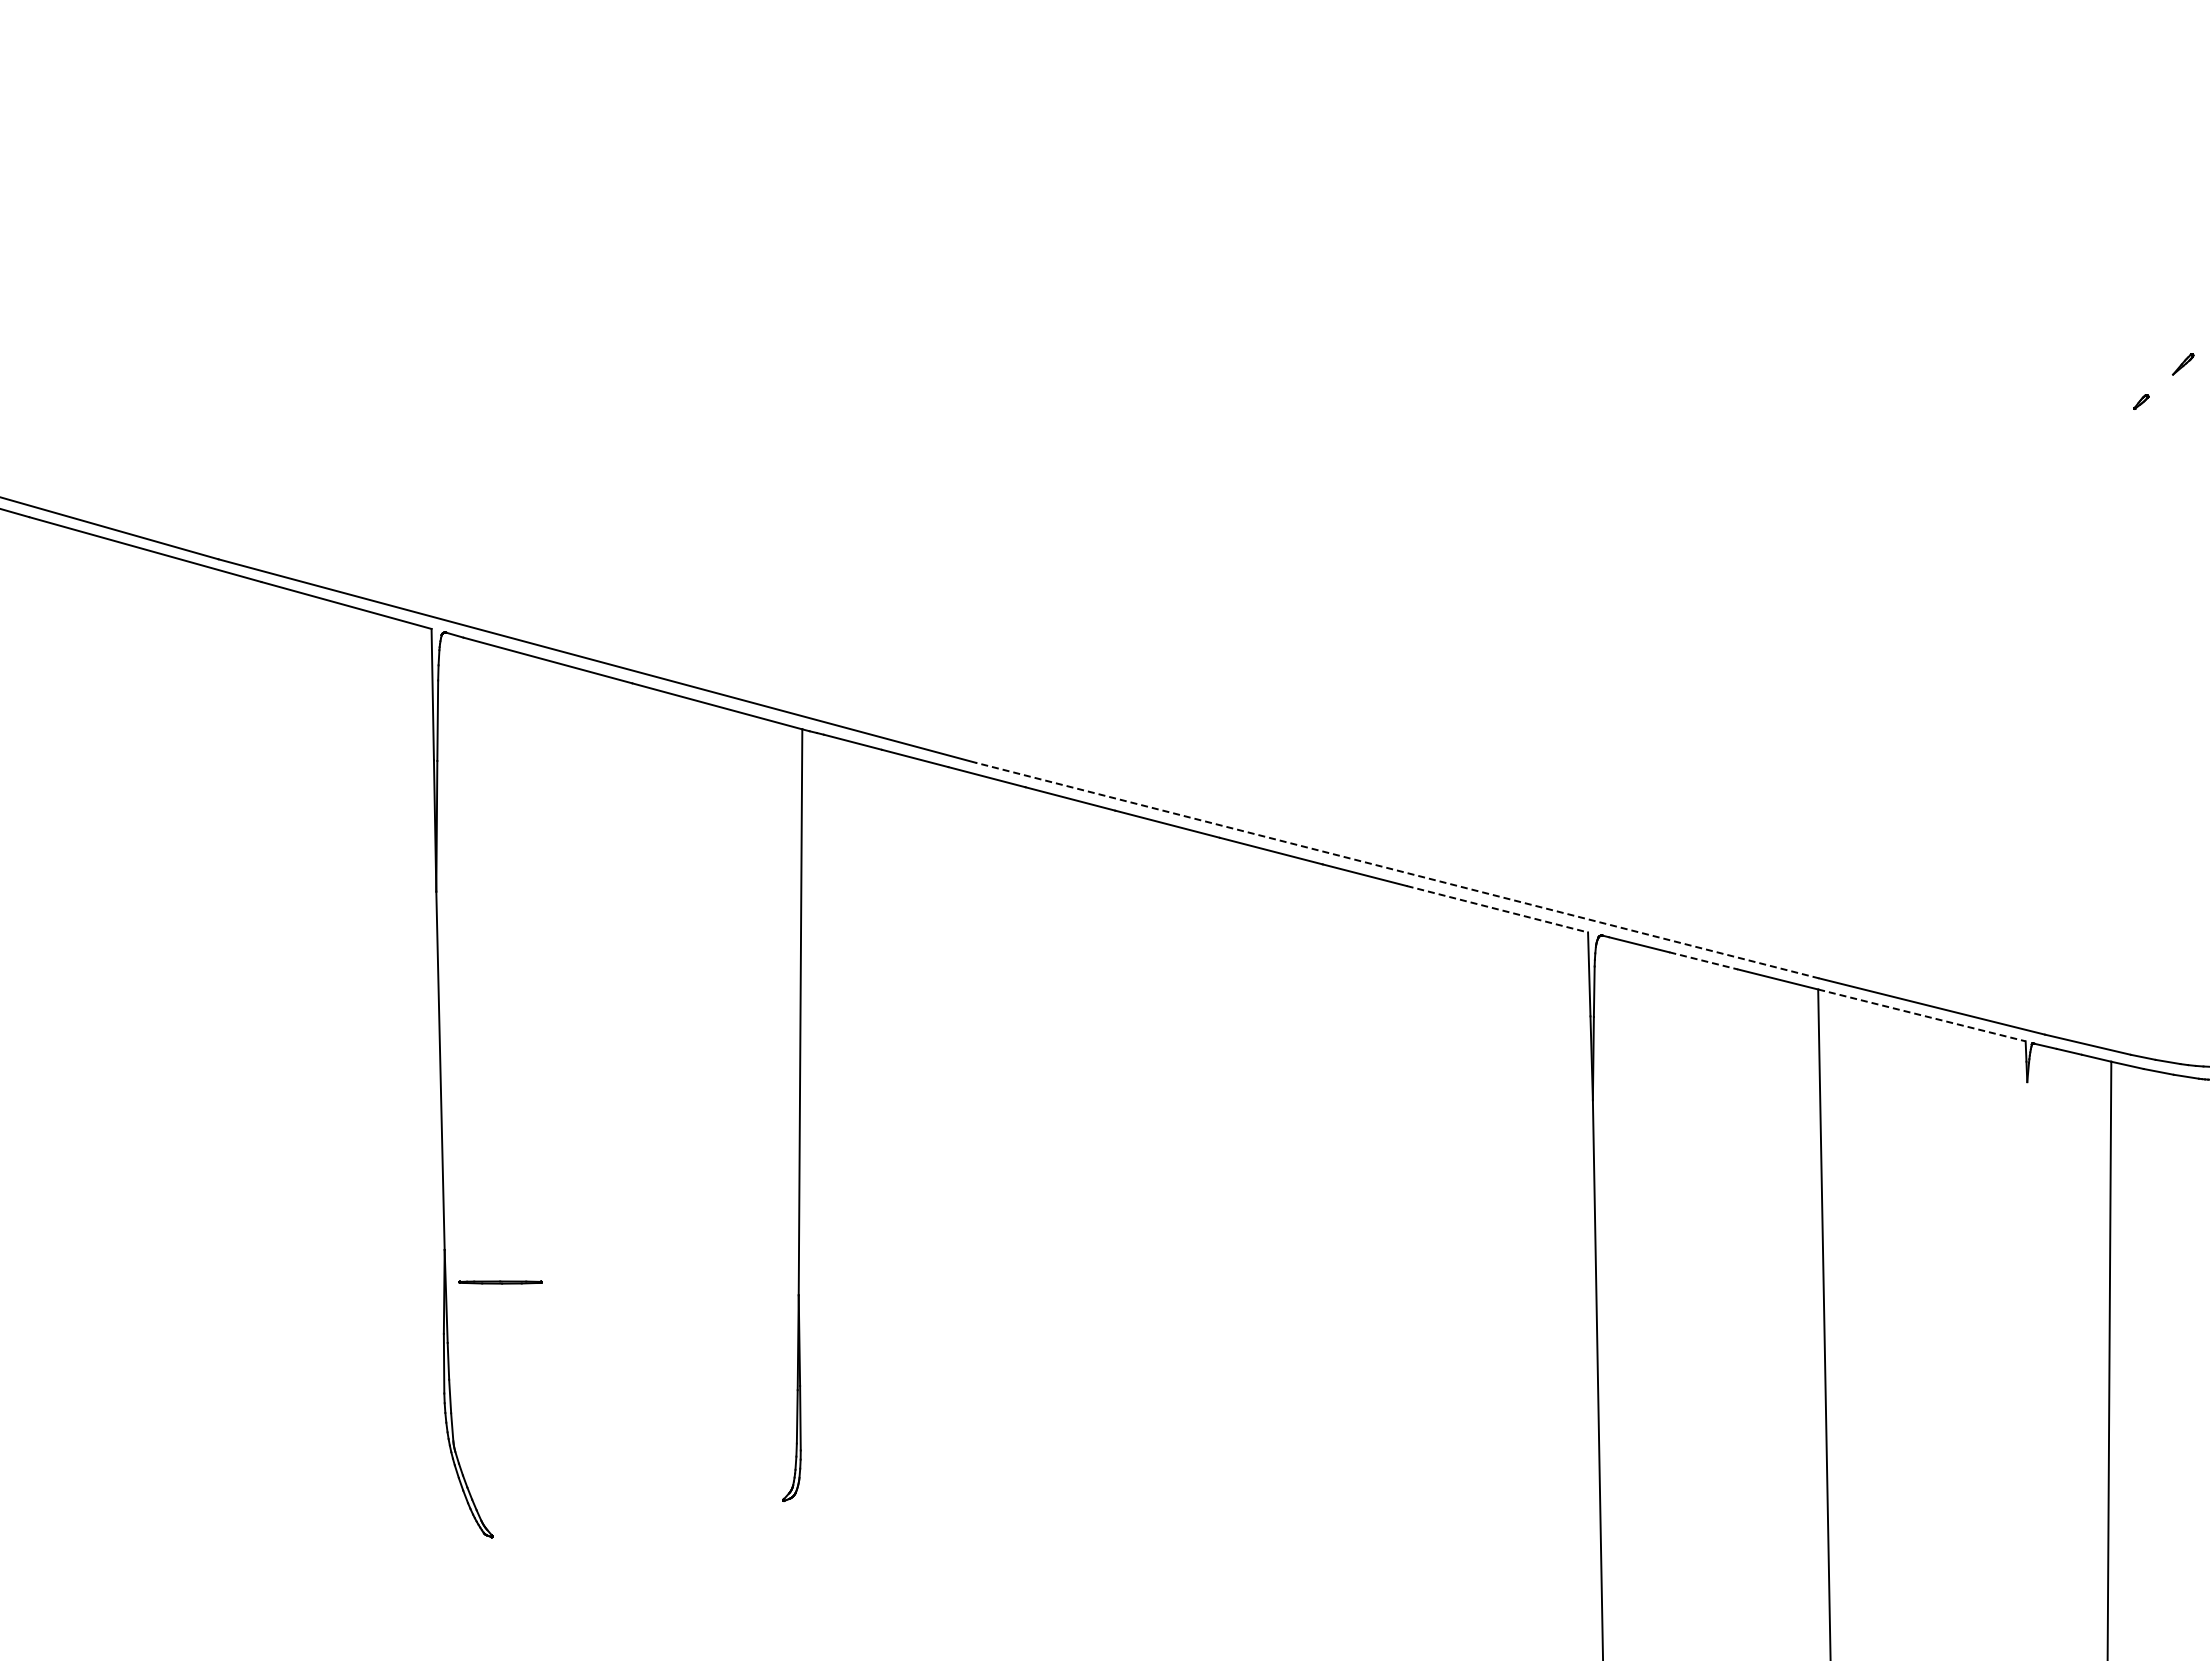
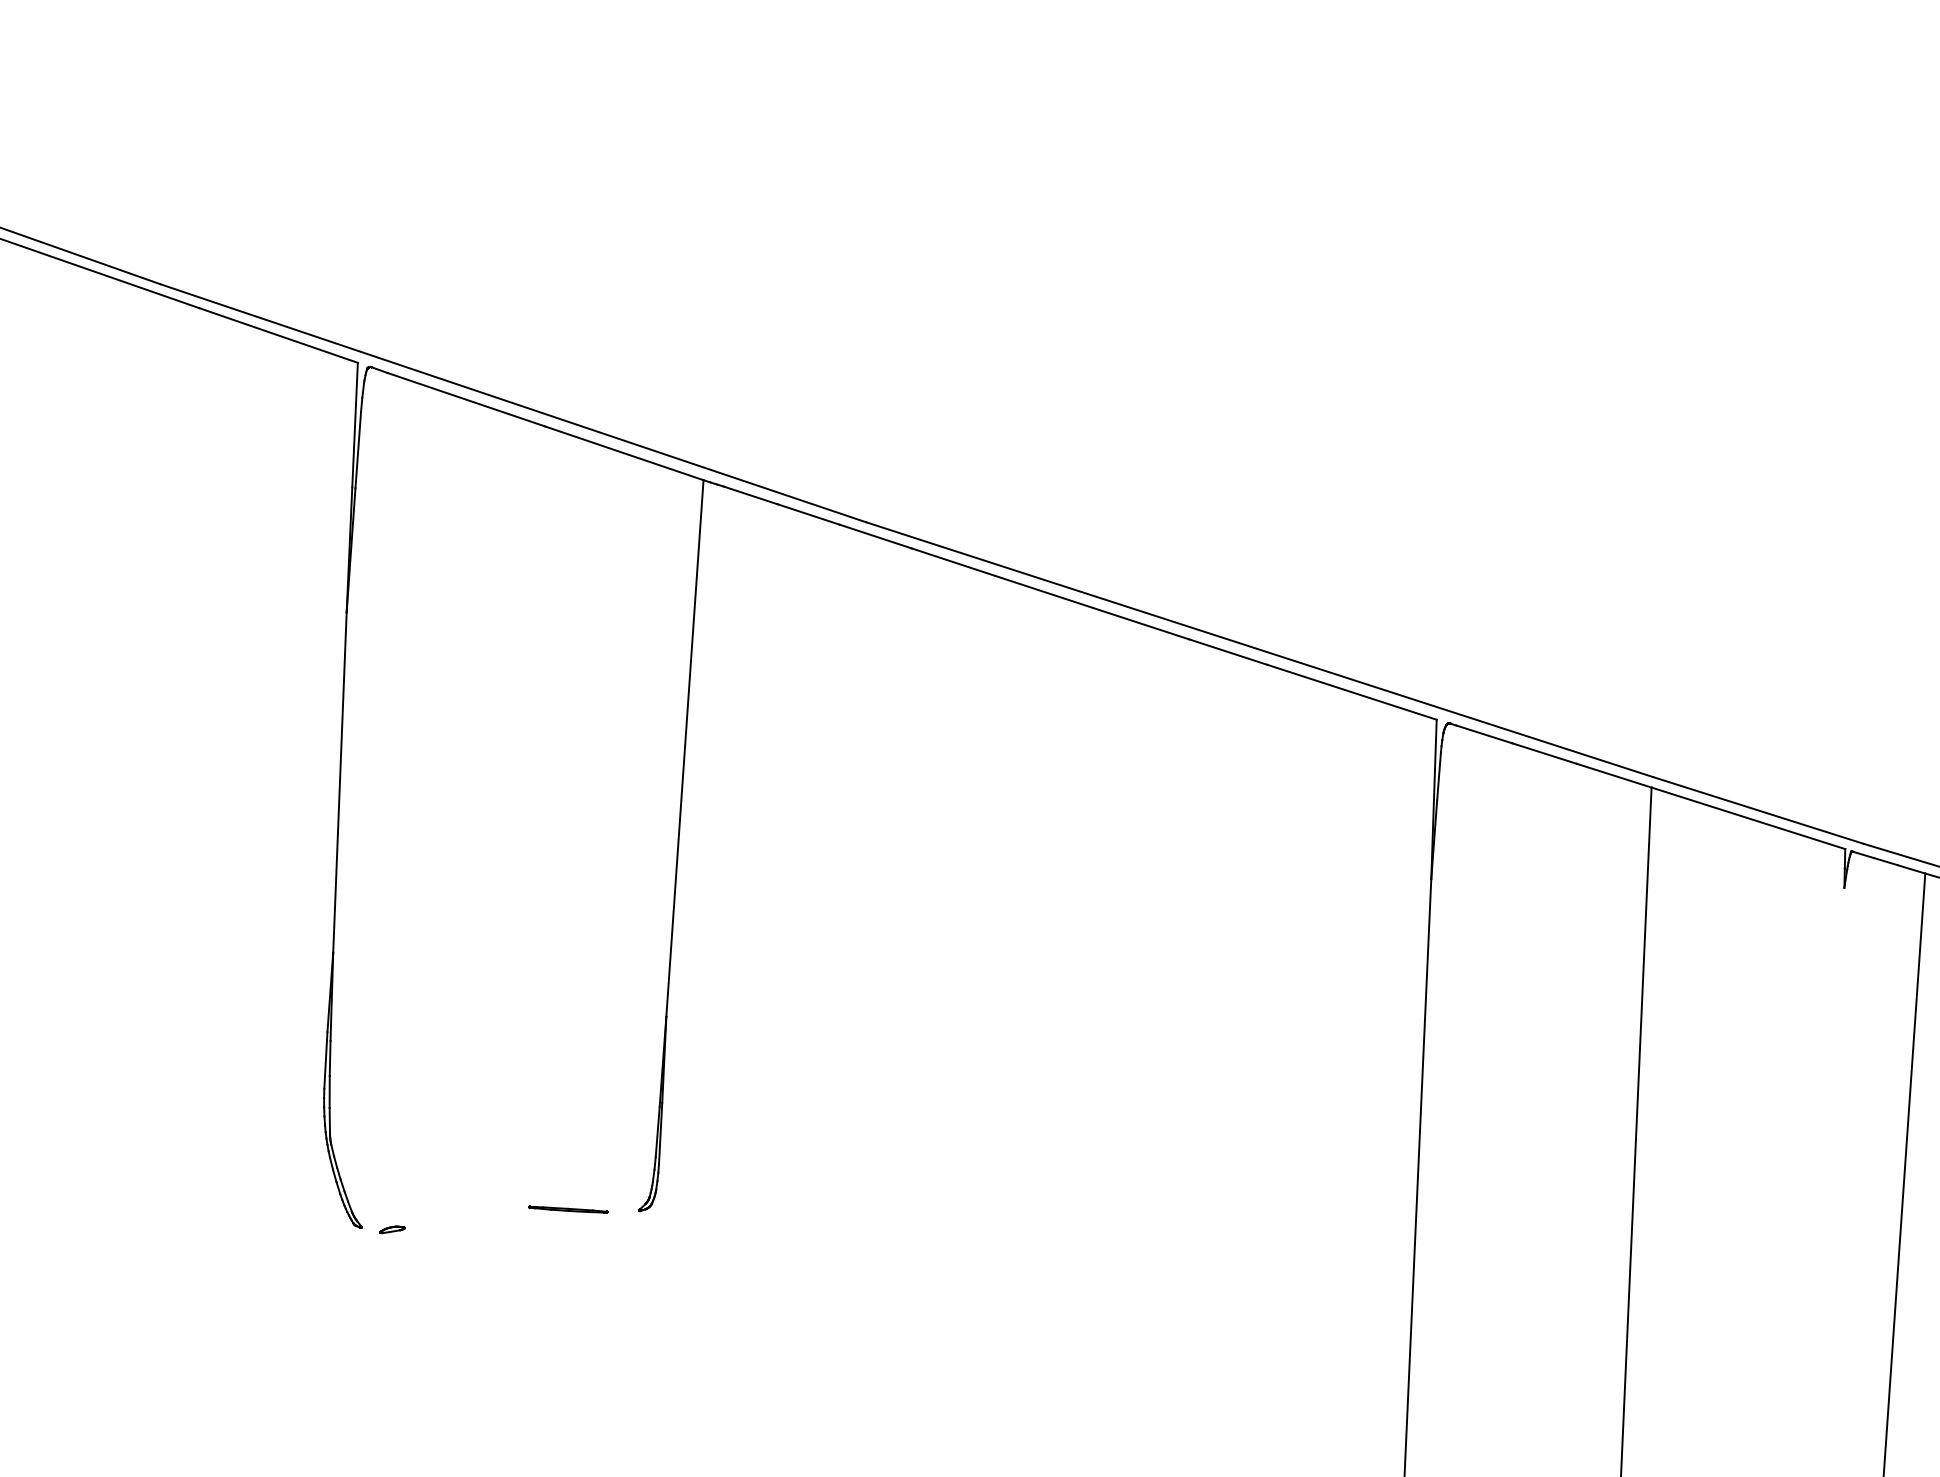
line: (1397, 870) -> (1259, 649), dashed -> solid
line: (1497, 909) -> (1352, 692), dashed -> solid
line: (1704, 961) -> (1545, 754), dashed -> solid
line: (1921, 1015) -> (1748, 818), dashed -> solid
line: (500, 1282) -> (568, 1209), moved
part: (524, 1537) -> (391, 1230), added

